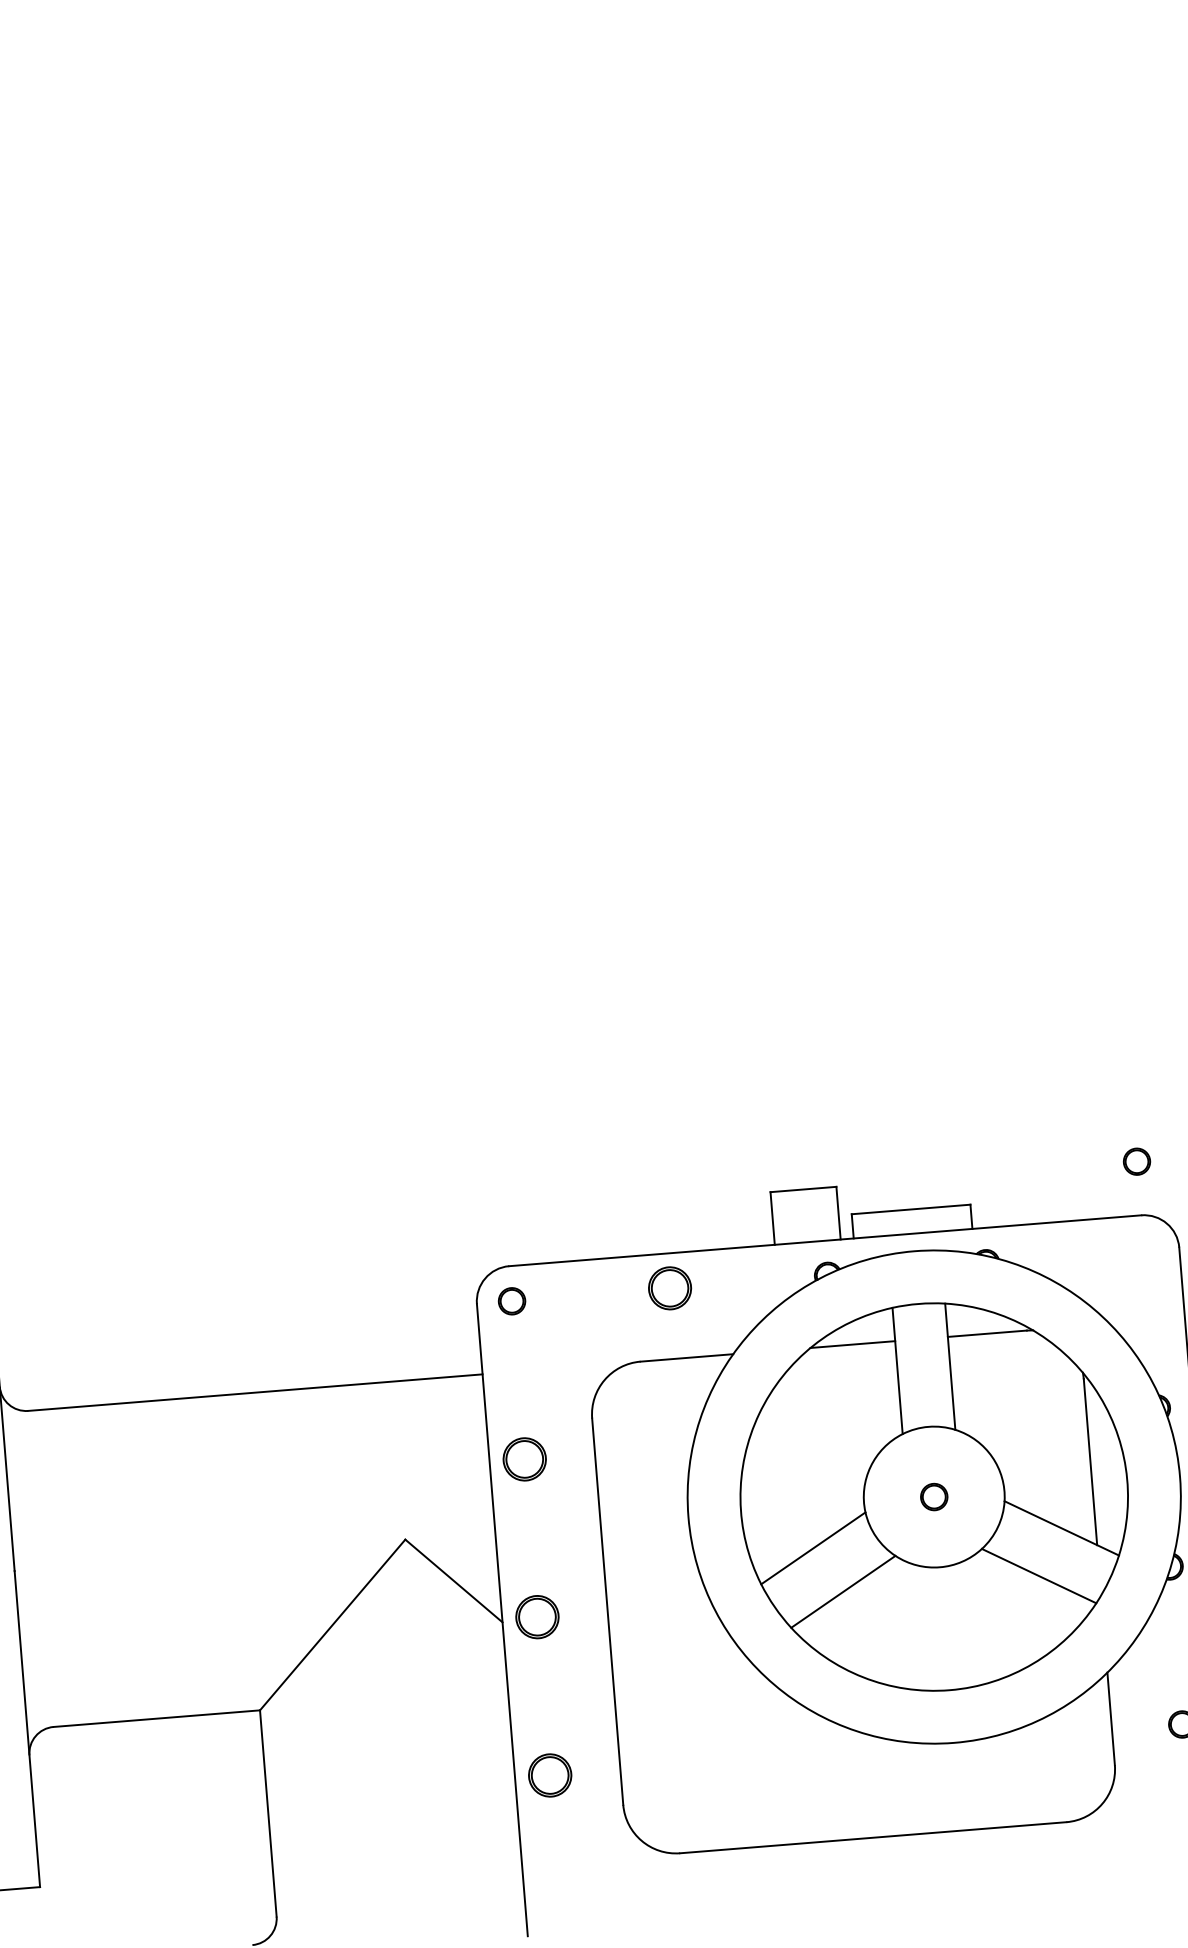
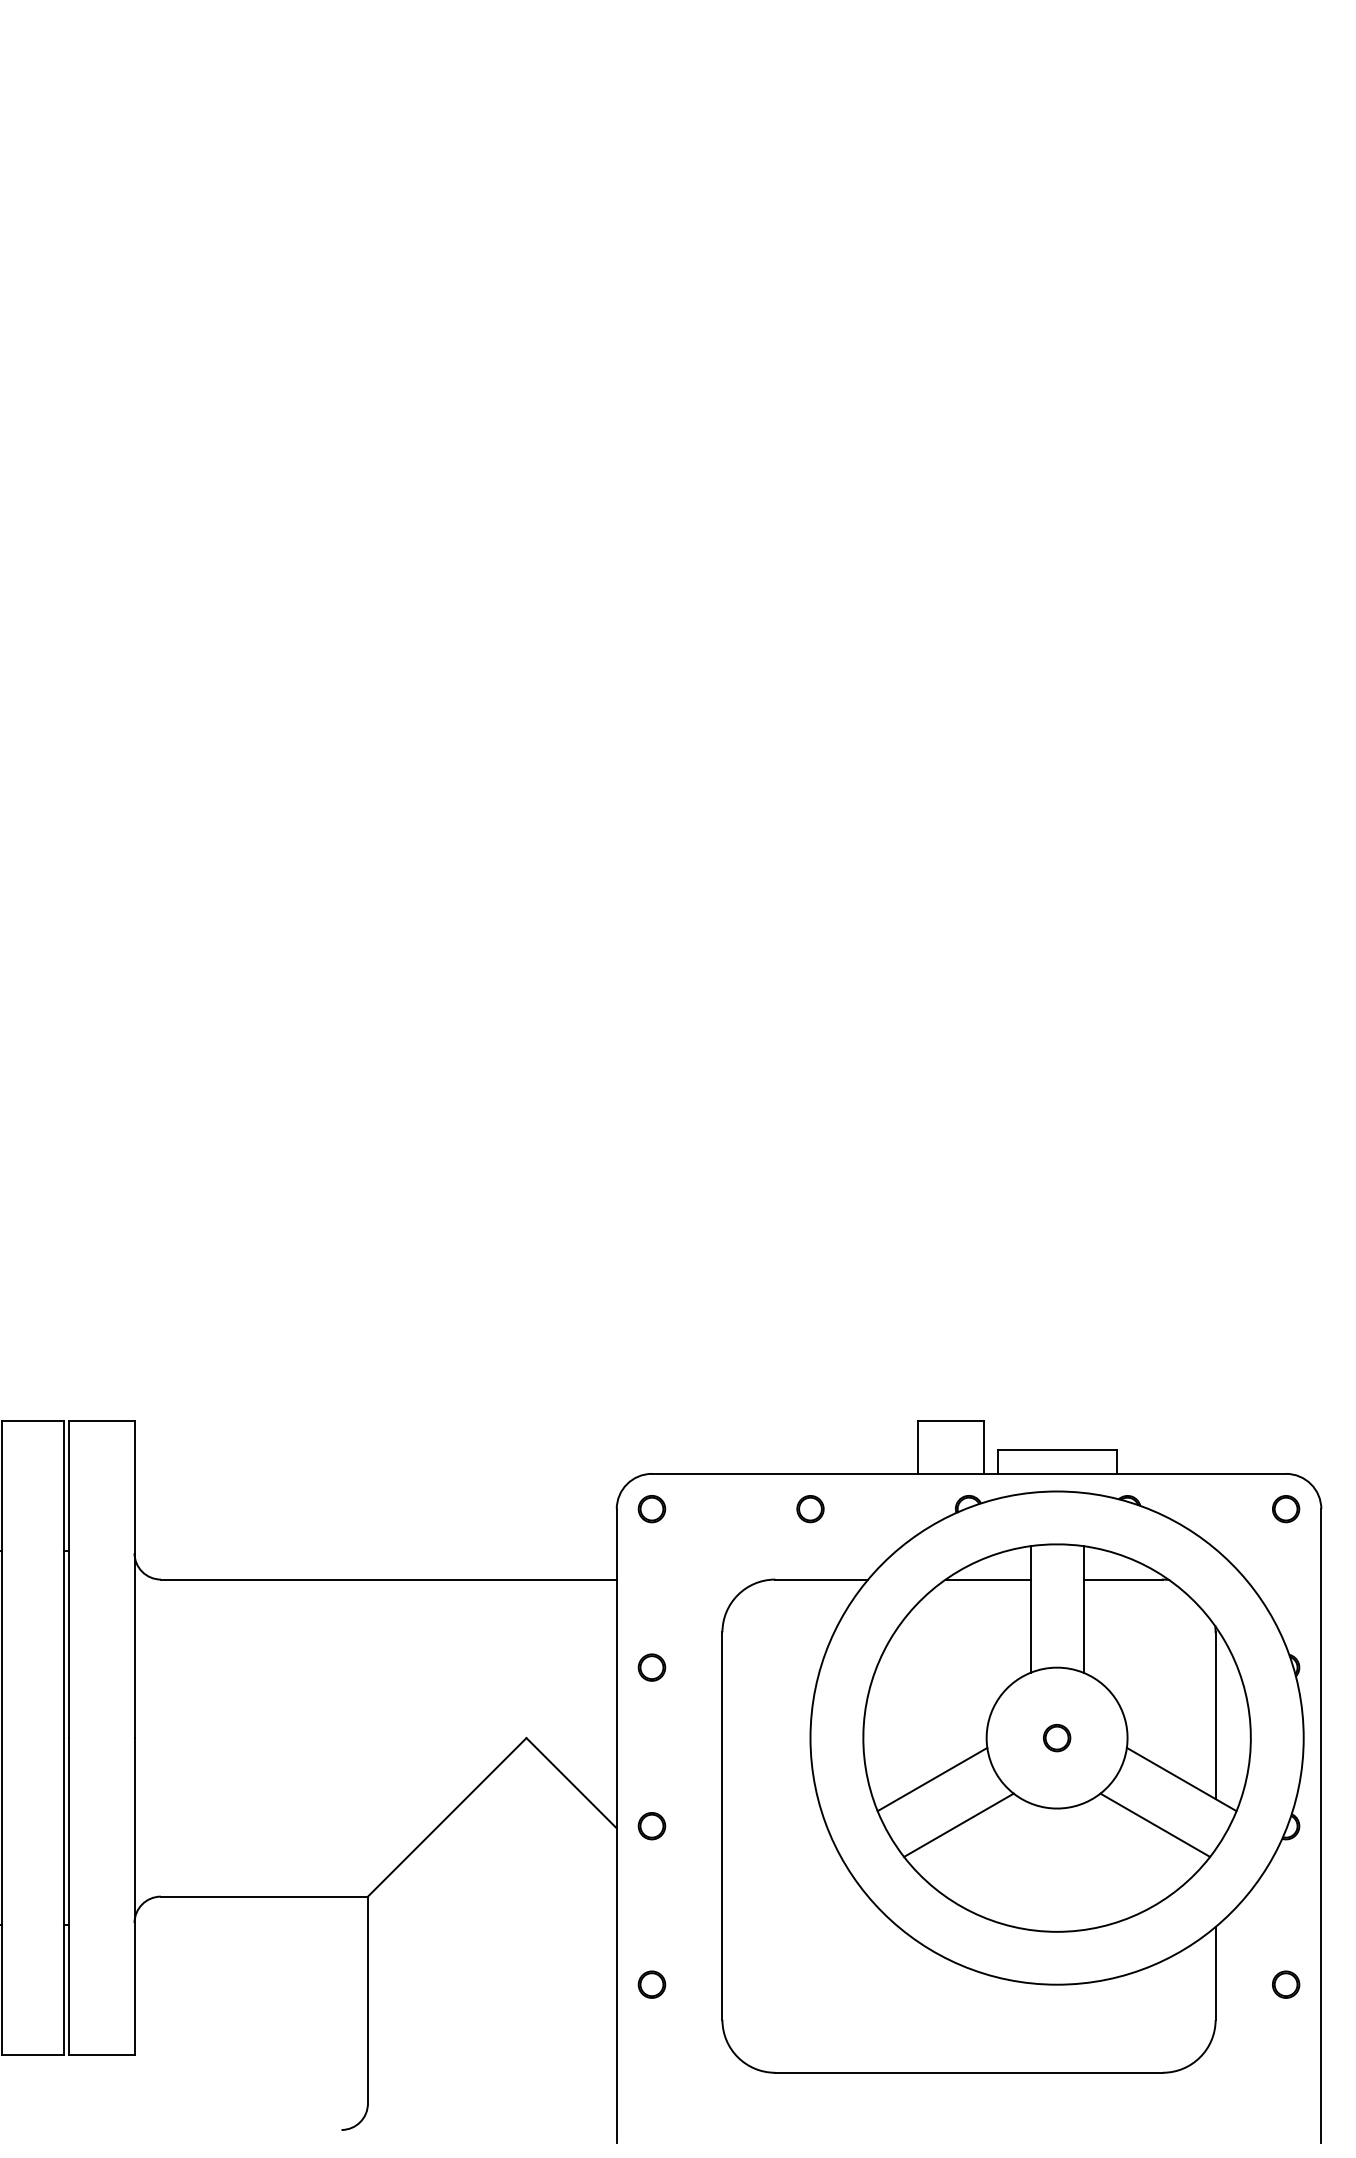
part: (1137, 1162) -> (1286, 1509), moved
part: (670, 1288) -> (810, 1509), size x0.62
part: (524, 1459) -> (651, 1667), size x0.62
part: (537, 1617) -> (651, 1826), size x0.62
part: (549, 1775) -> (651, 1984), size x0.62

